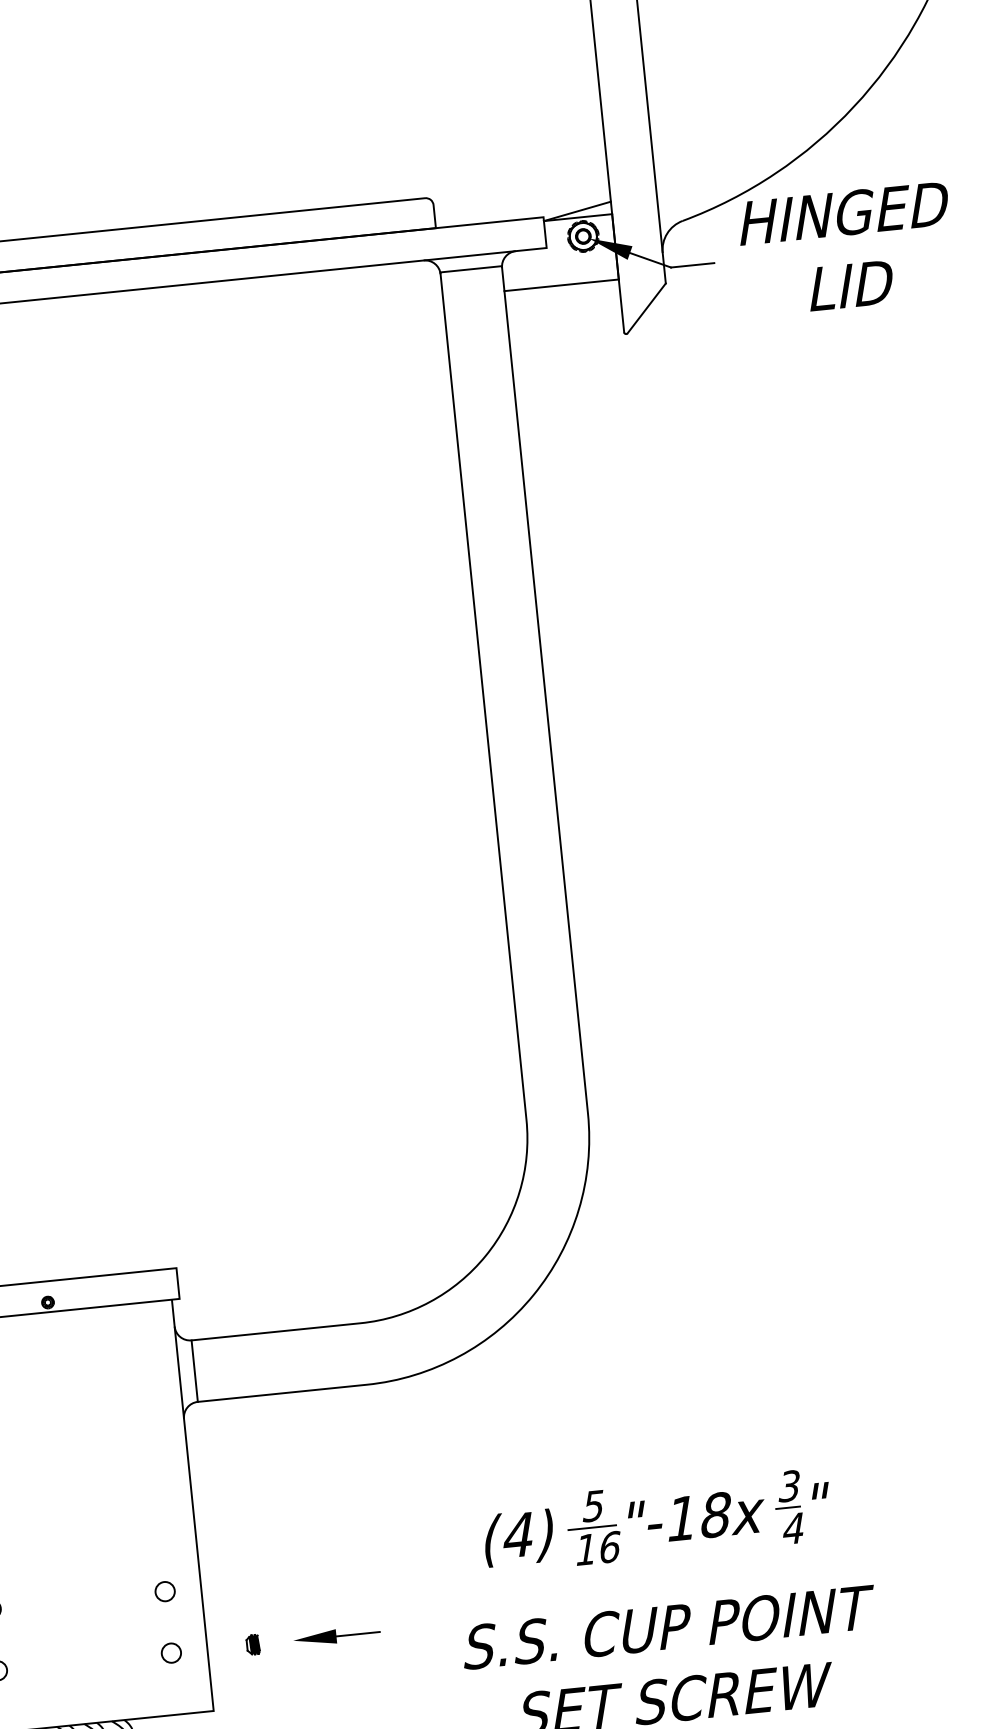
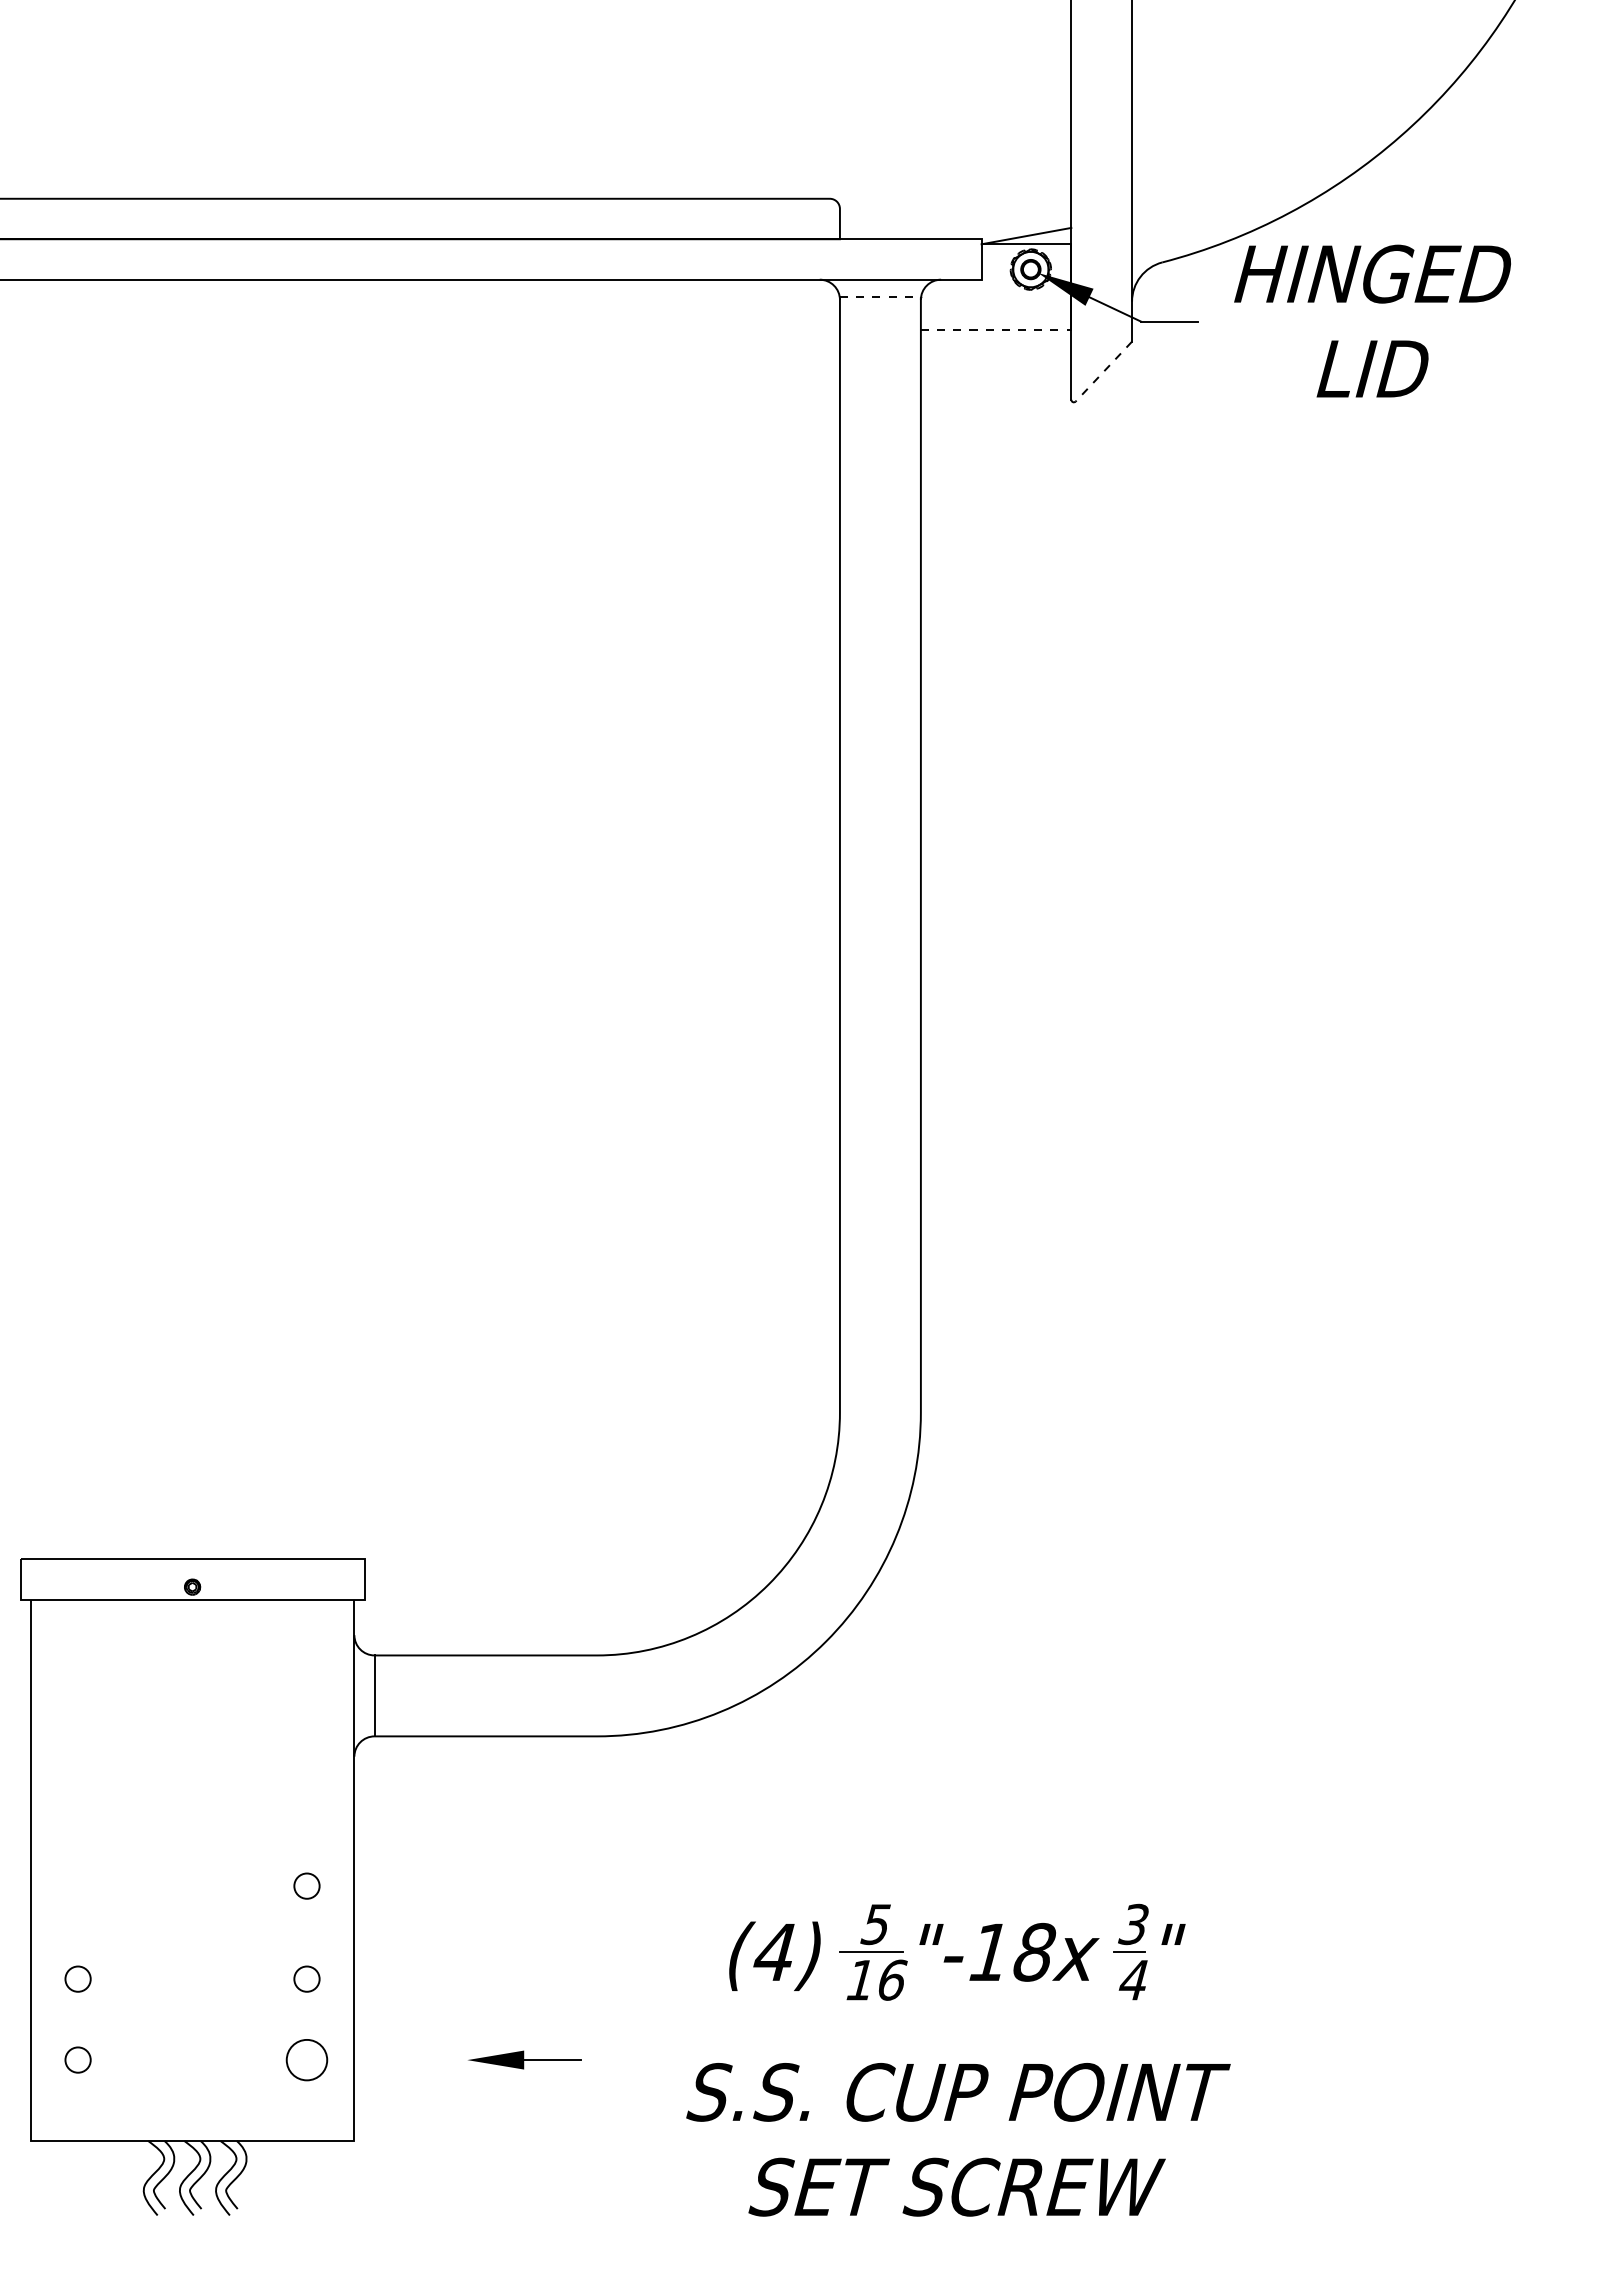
line: (471, 269) -> (880, 297), solid -> dashed
line: (561, 285) -> (996, 330), solid -> dashed
line: (646, 308) -> (1103, 371), solid -> dashed
circle: (157, 1520) -> (306, 1885), added
part: (253, 1644) -> (414, 2059), removed
circle: (171, 1652) -> (306, 2059), size x1.6

